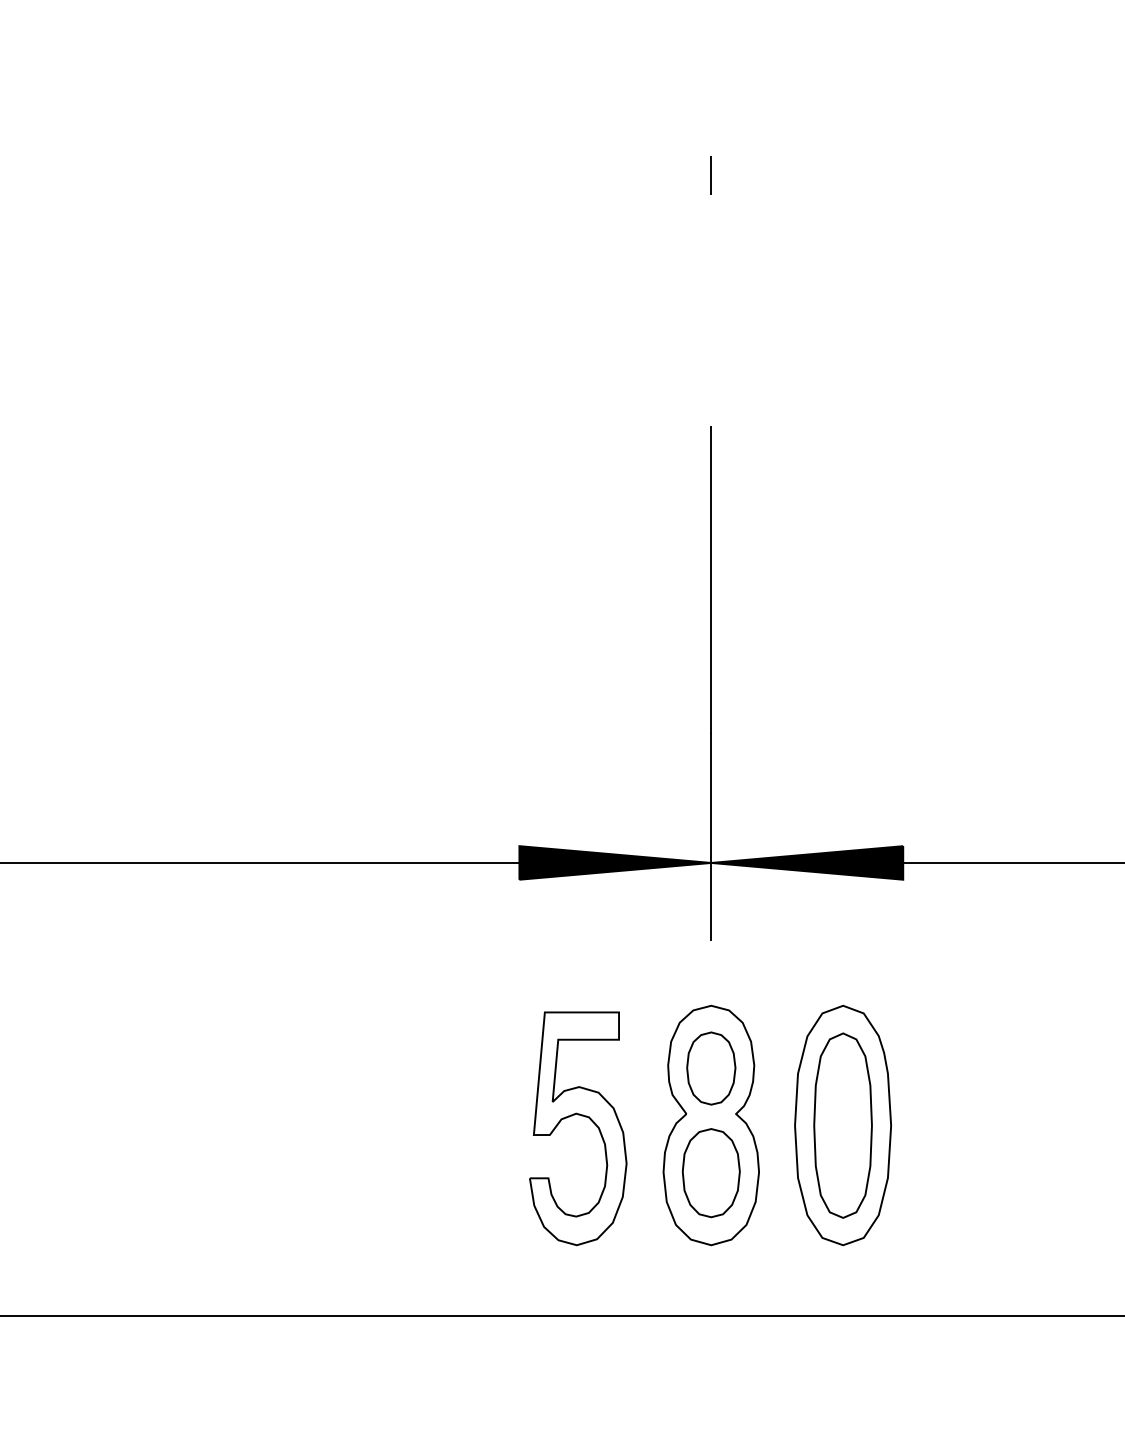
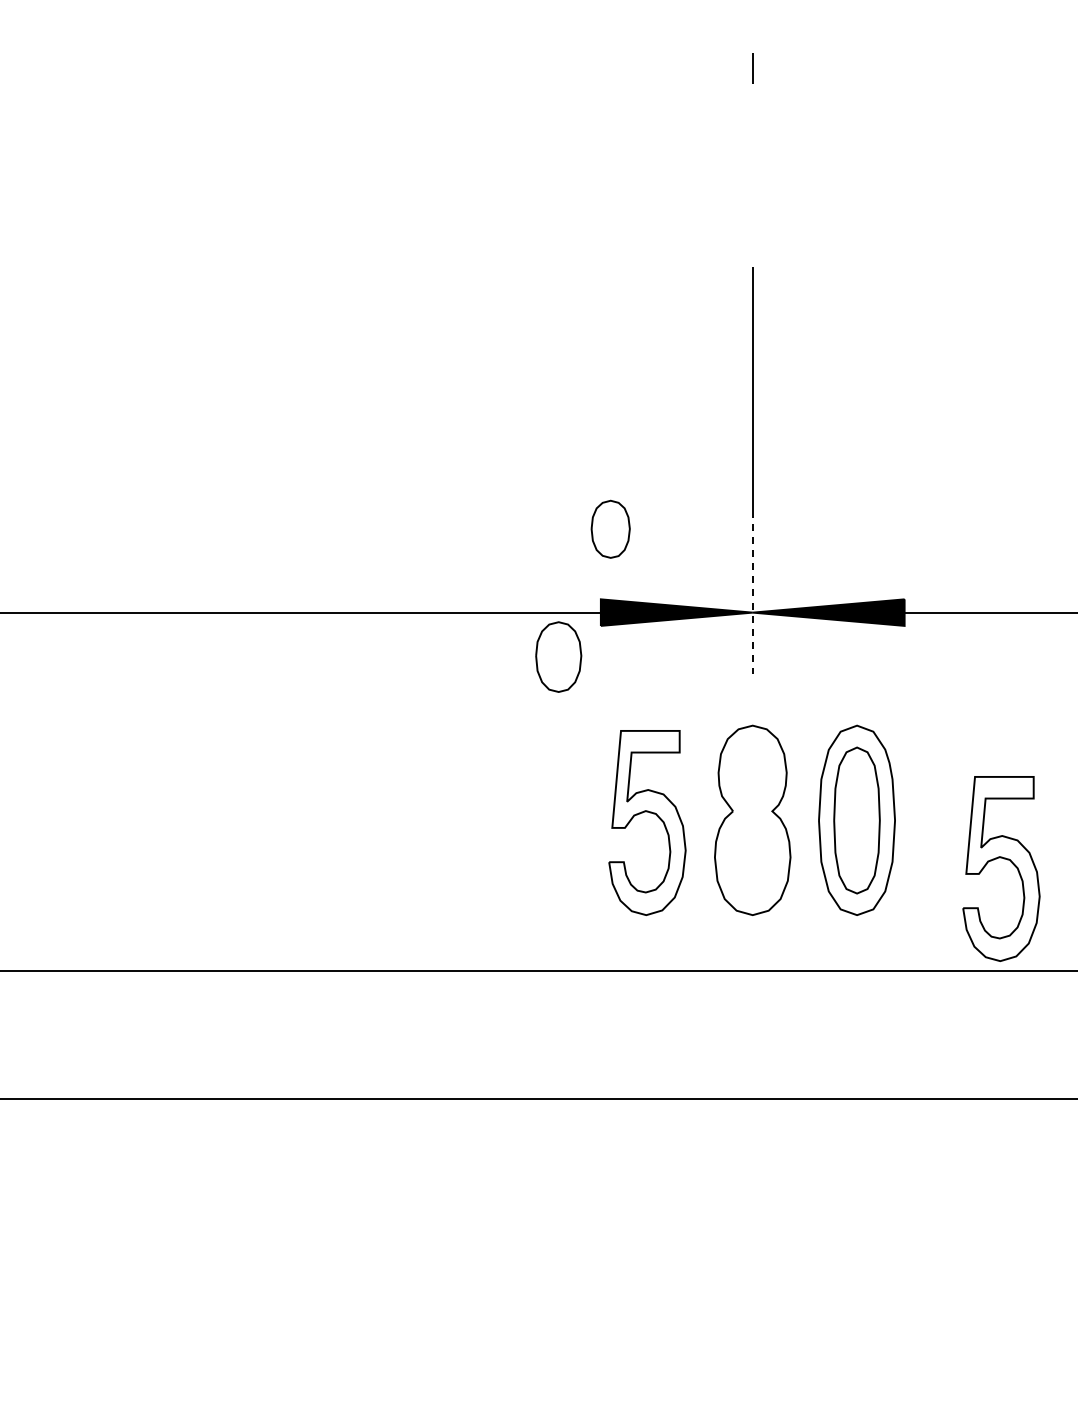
line: (711, 837) -> (752, 592), solid -> dashed
part: (711, 1067) -> (610, 528), moved
part: (711, 1172) -> (558, 656), moved
part: (1029, 1174) -> (1004, 859), added

